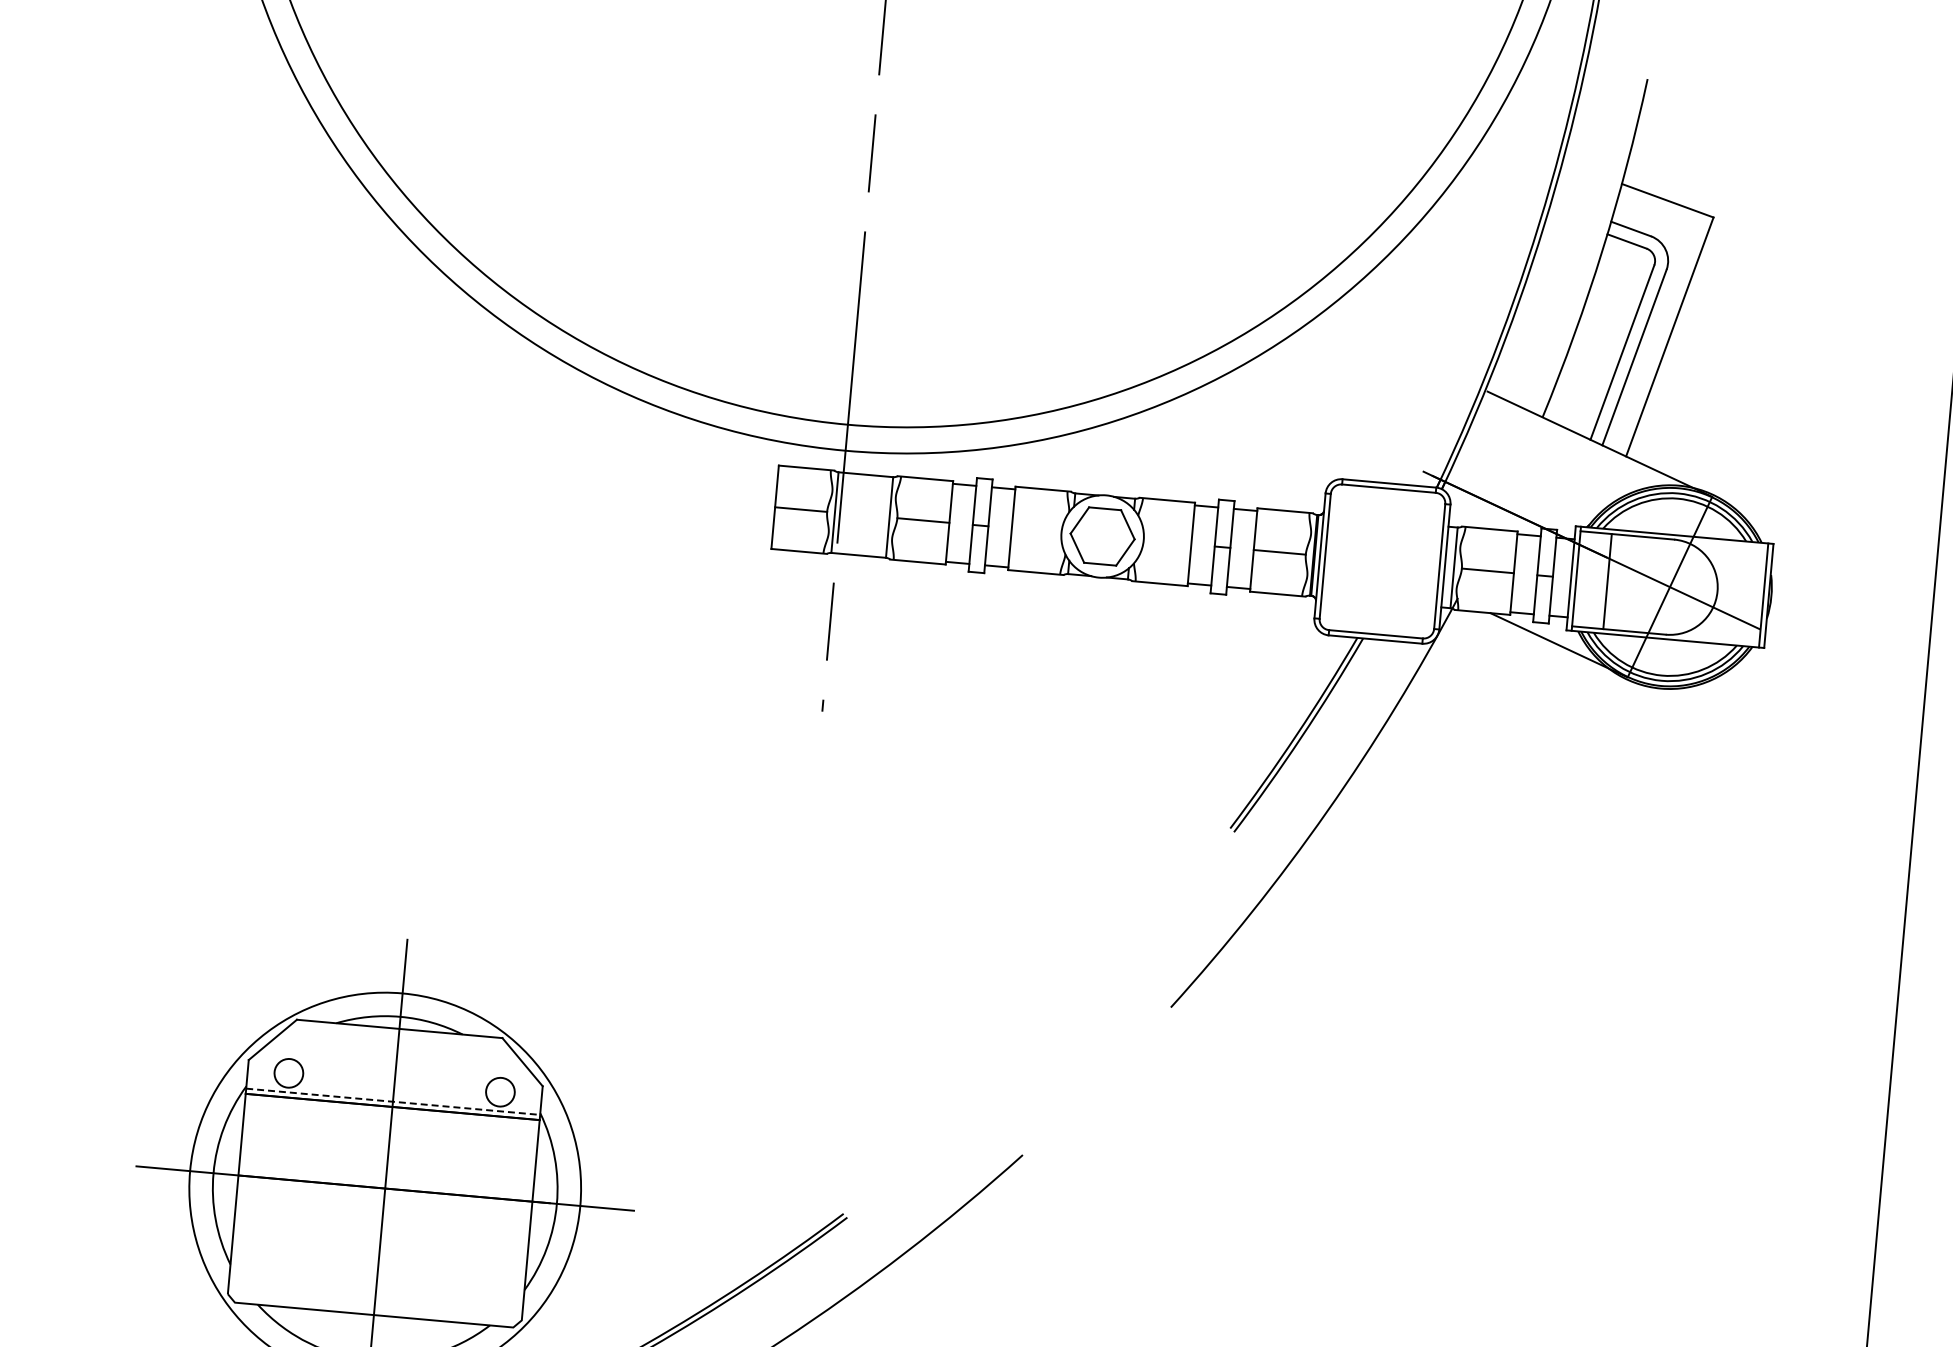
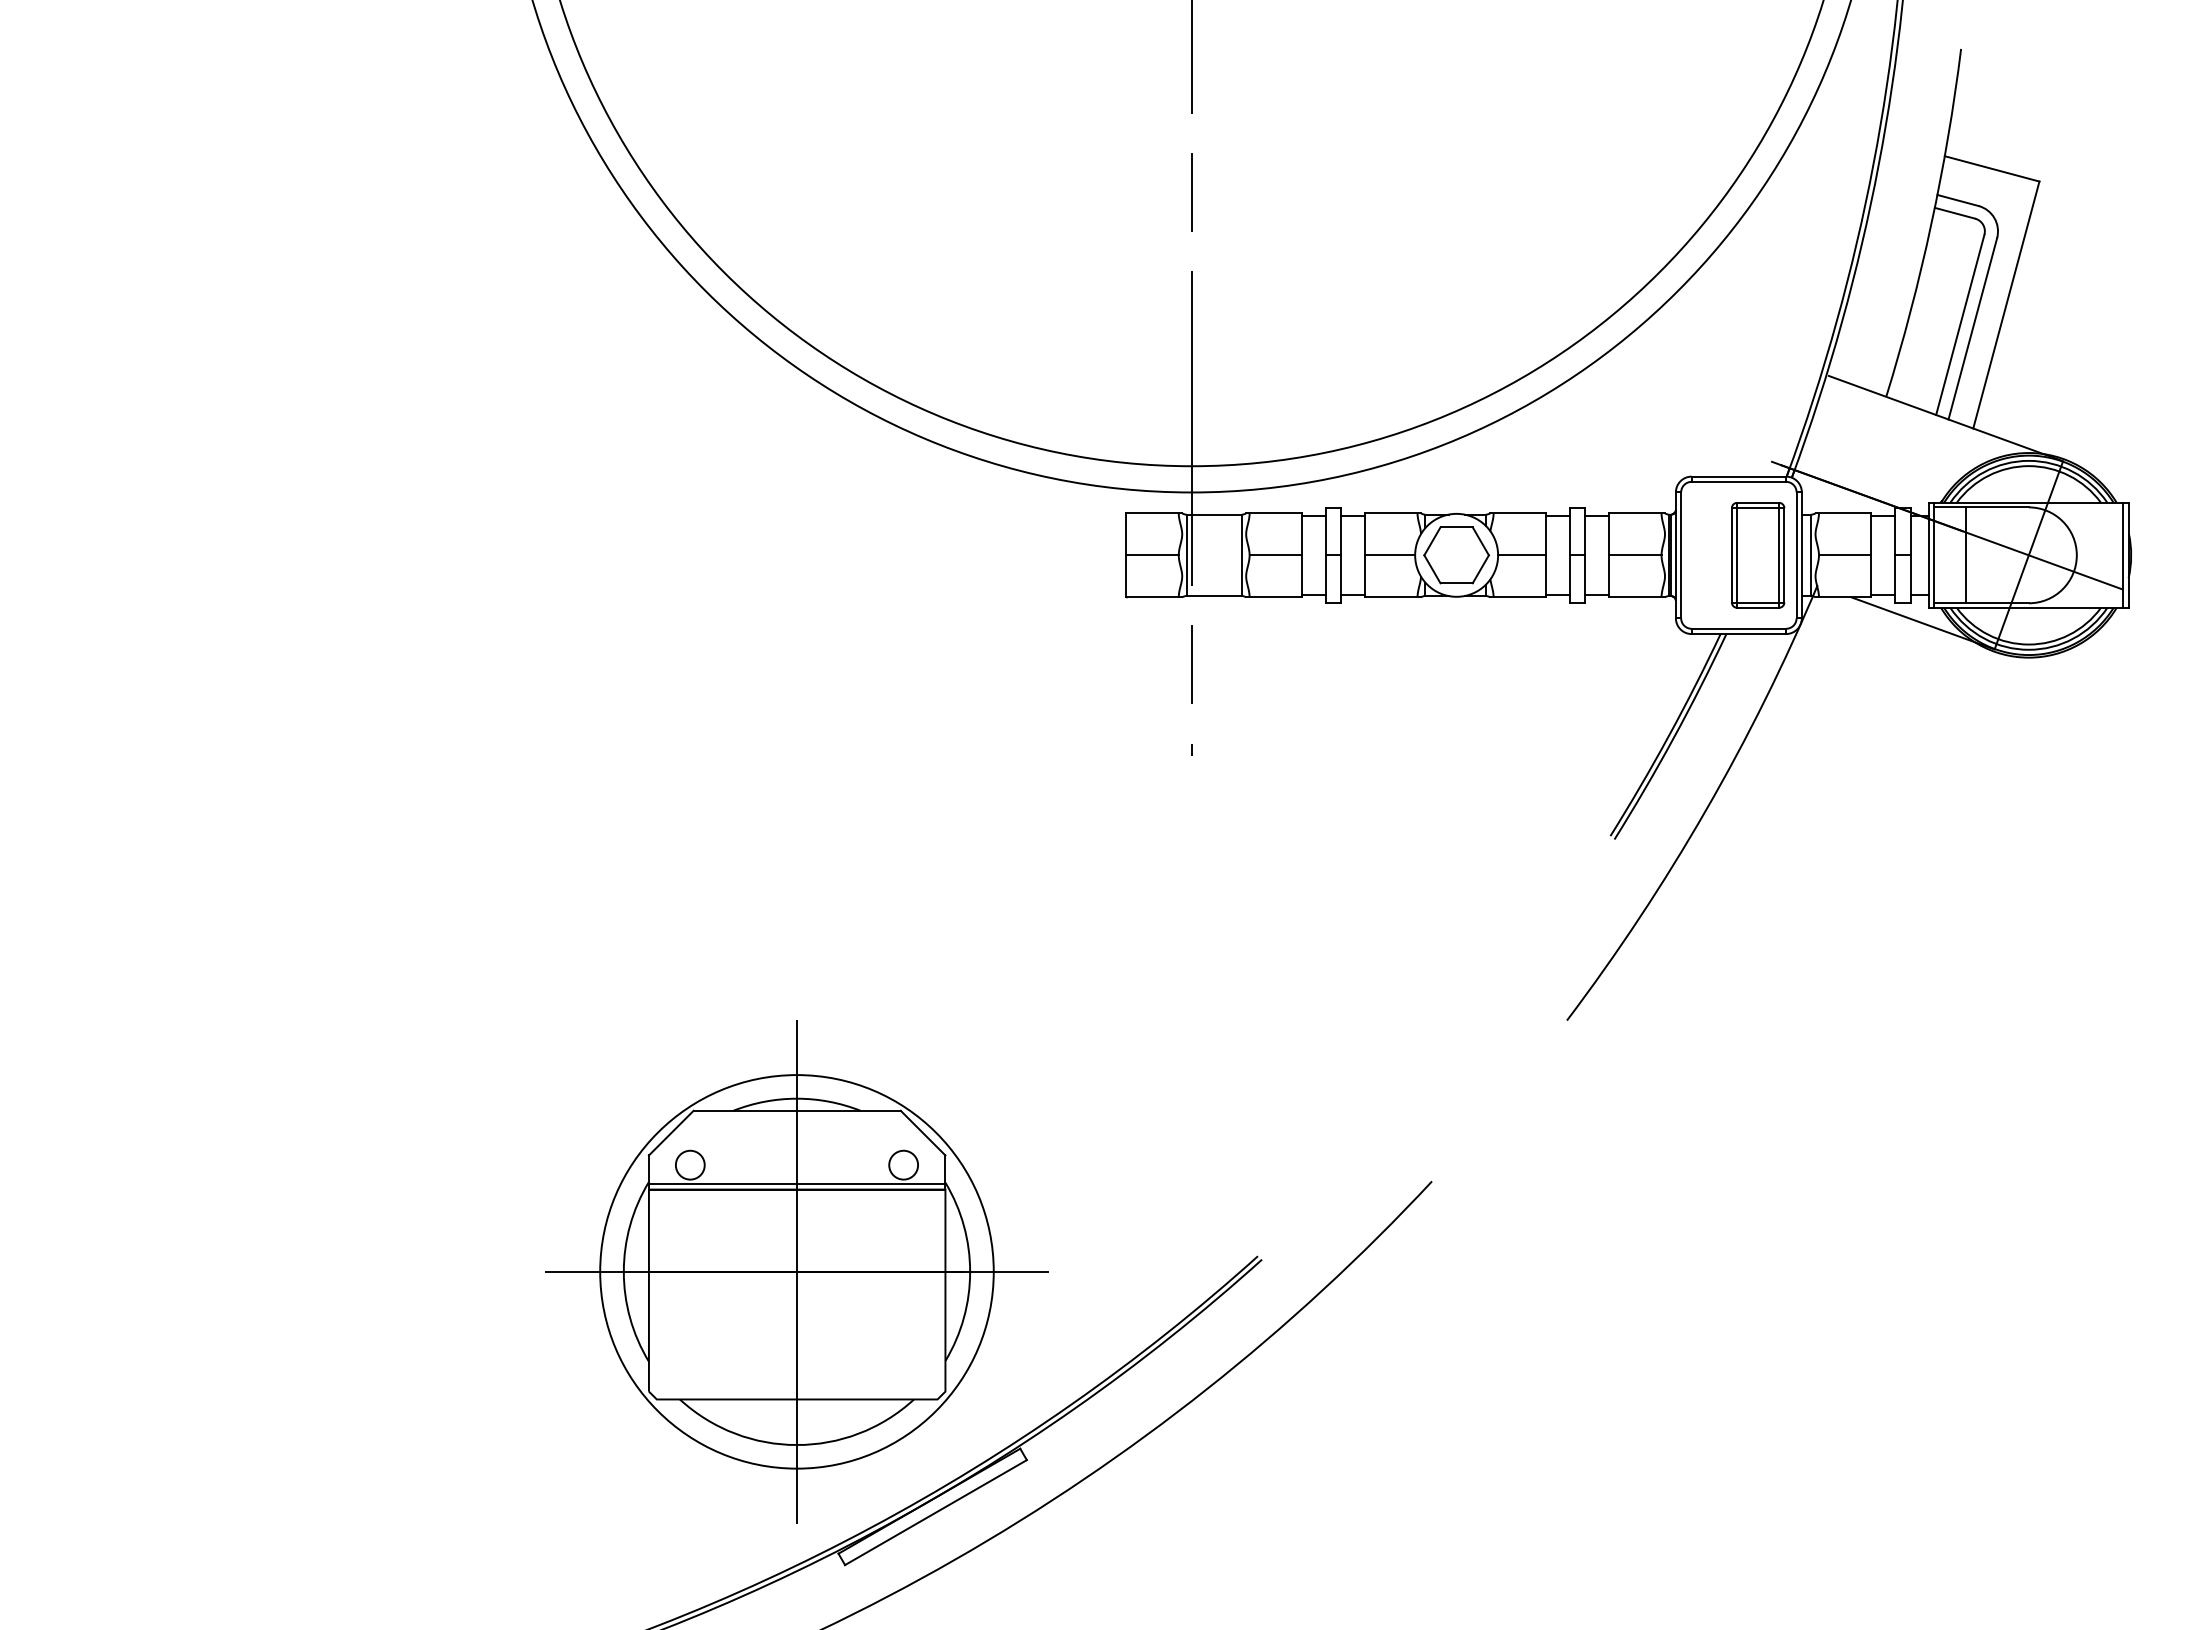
line: (1037, 530) -> (1390, 555), added
line: (1167, 542) -> (1522, 555), added
part: (1401, 563) -> (1758, 555), added
line: (393, 1101) -> (797, 1184), dashed -> solid

